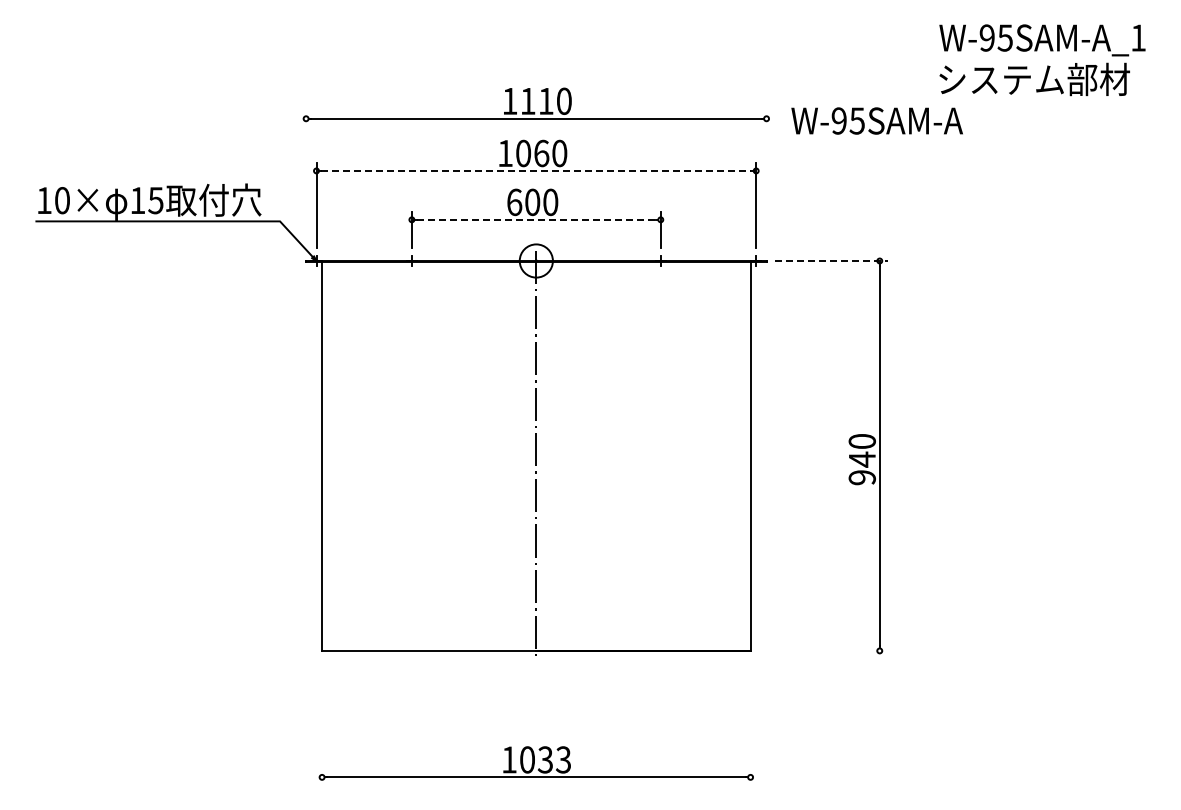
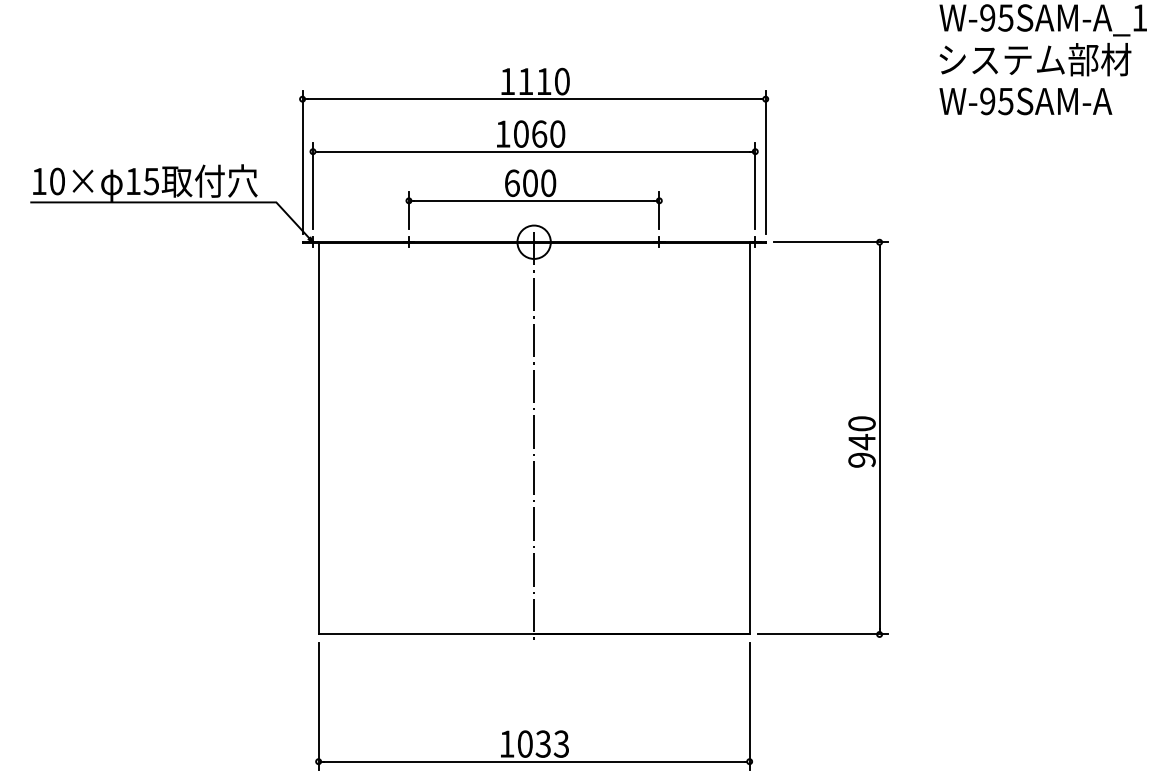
text: (876, 120) -> (1025, 100), moved
line: (536, 170) -> (534, 151), dashed -> solid
line: (306, 181) -> (302, 162), added
line: (766, 181) -> (765, 162), added
line: (536, 219) -> (534, 200), dashed -> solid
line: (831, 261) -> (831, 242), dashed -> solid
line: (823, 650) -> (822, 634), added
line: (322, 722) -> (319, 706), added
line: (750, 722) -> (749, 706), added

